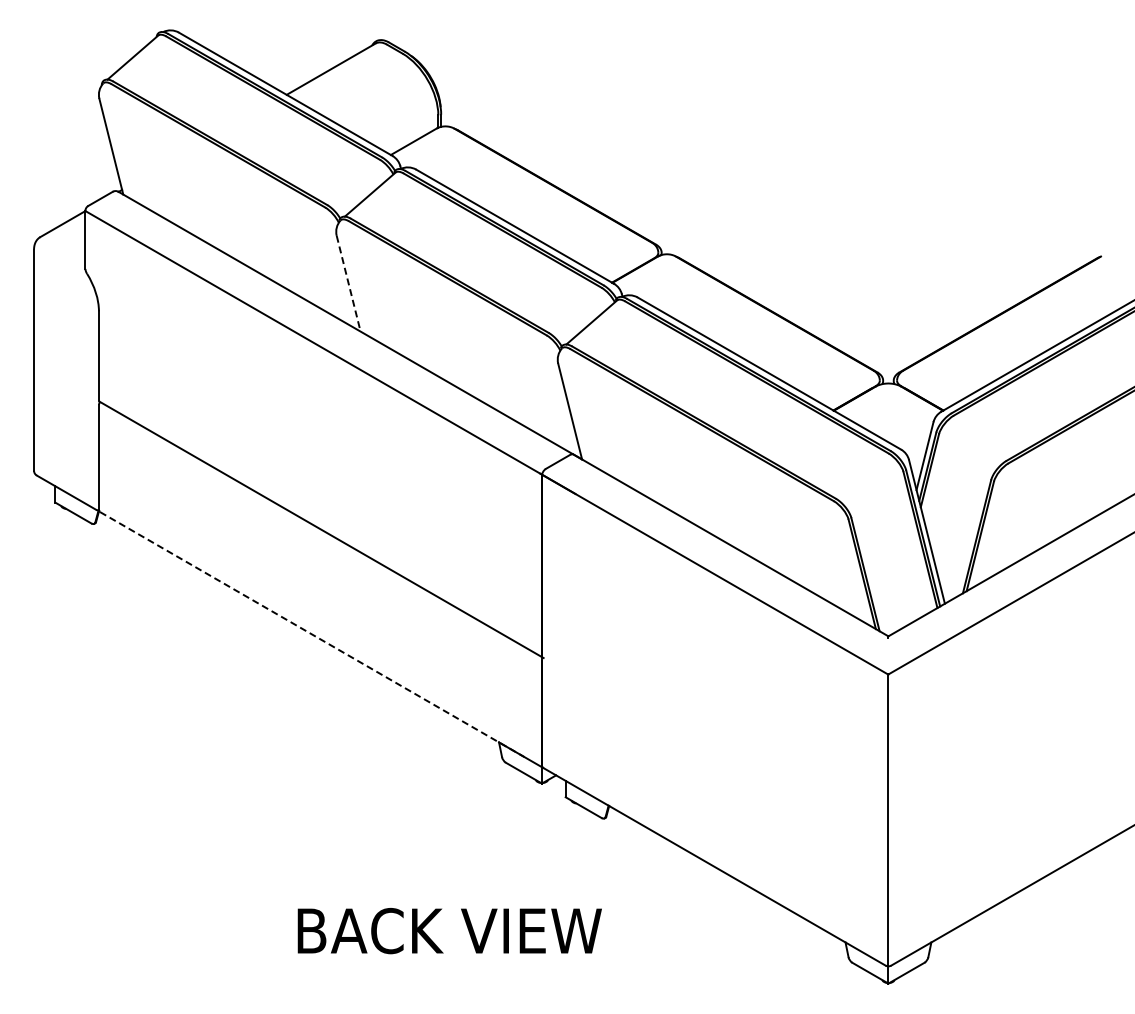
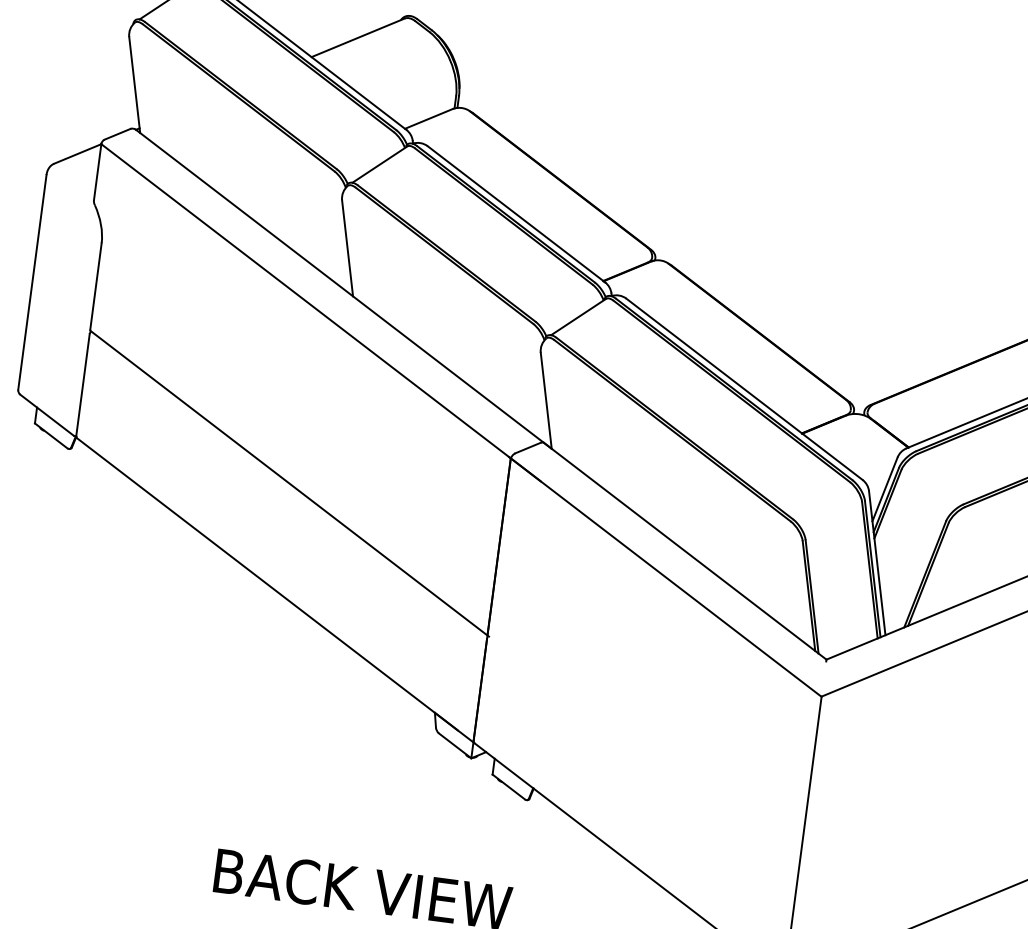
line: (348, 284) -> (347, 249), dashed -> solid
line: (312, 634) -> (267, 584), dashed -> solid

